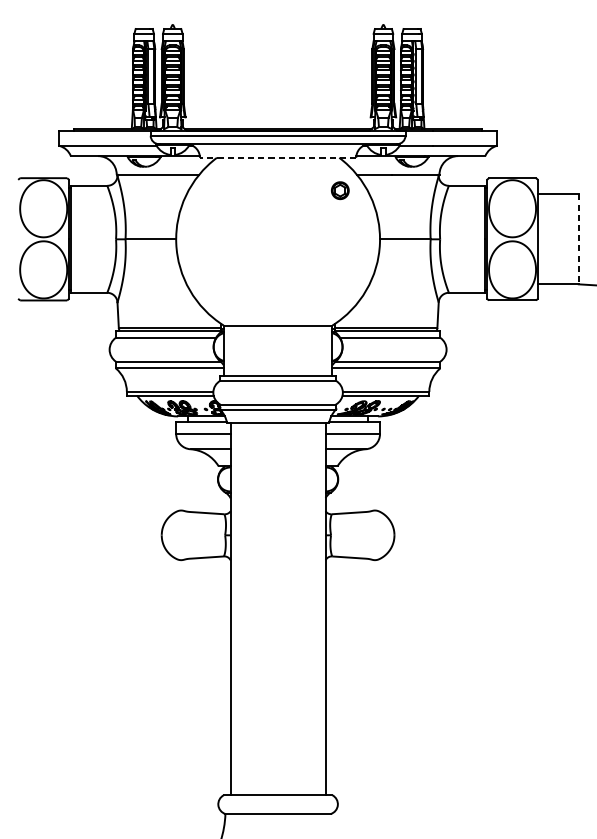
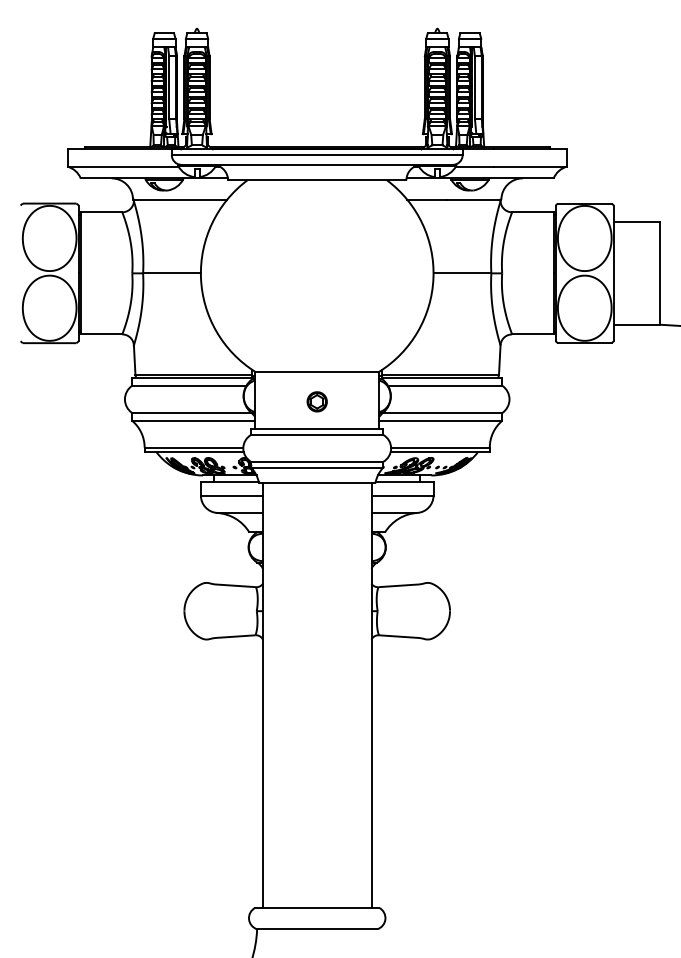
line: (277, 157) -> (316, 180), dashed -> solid
part: (339, 190) -> (316, 401), moved
line: (578, 239) -> (660, 273), dashed -> solid

